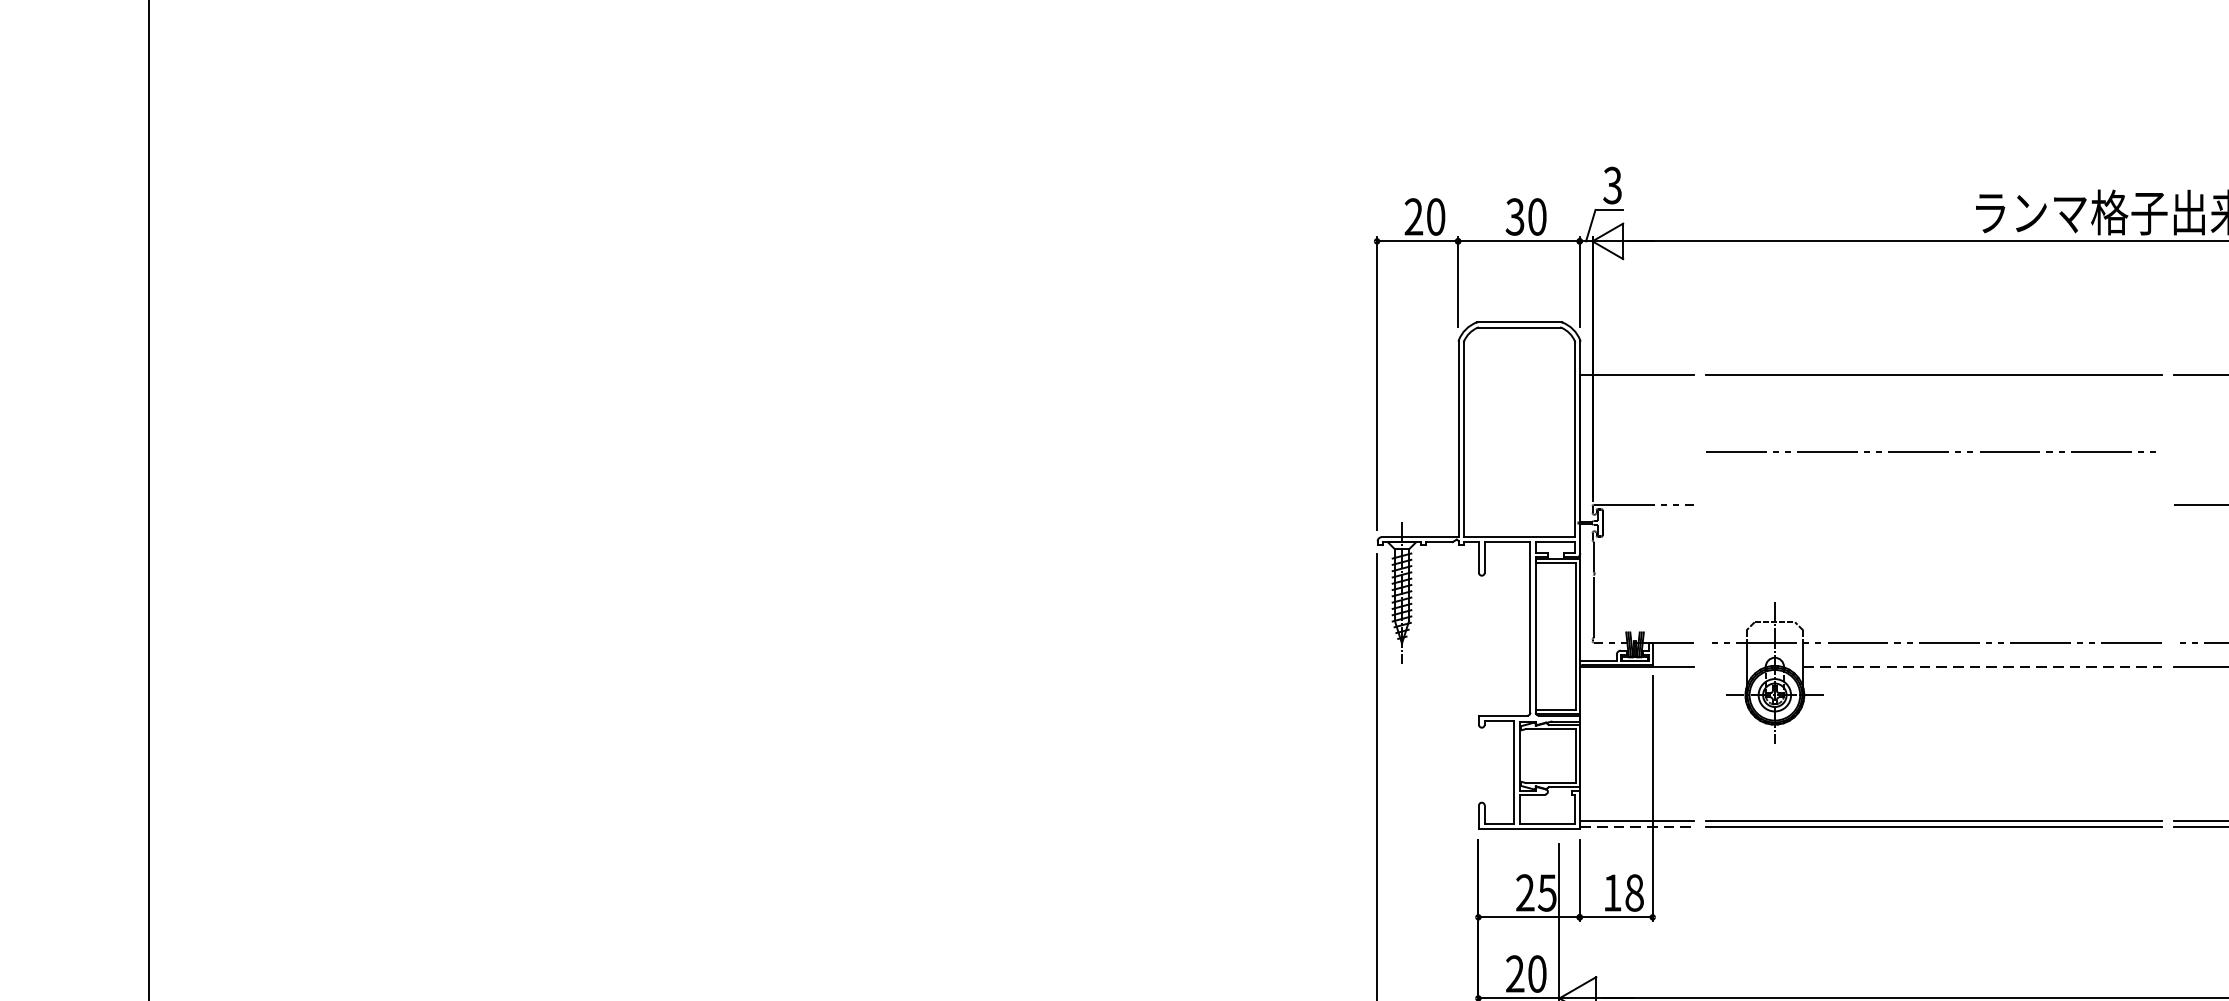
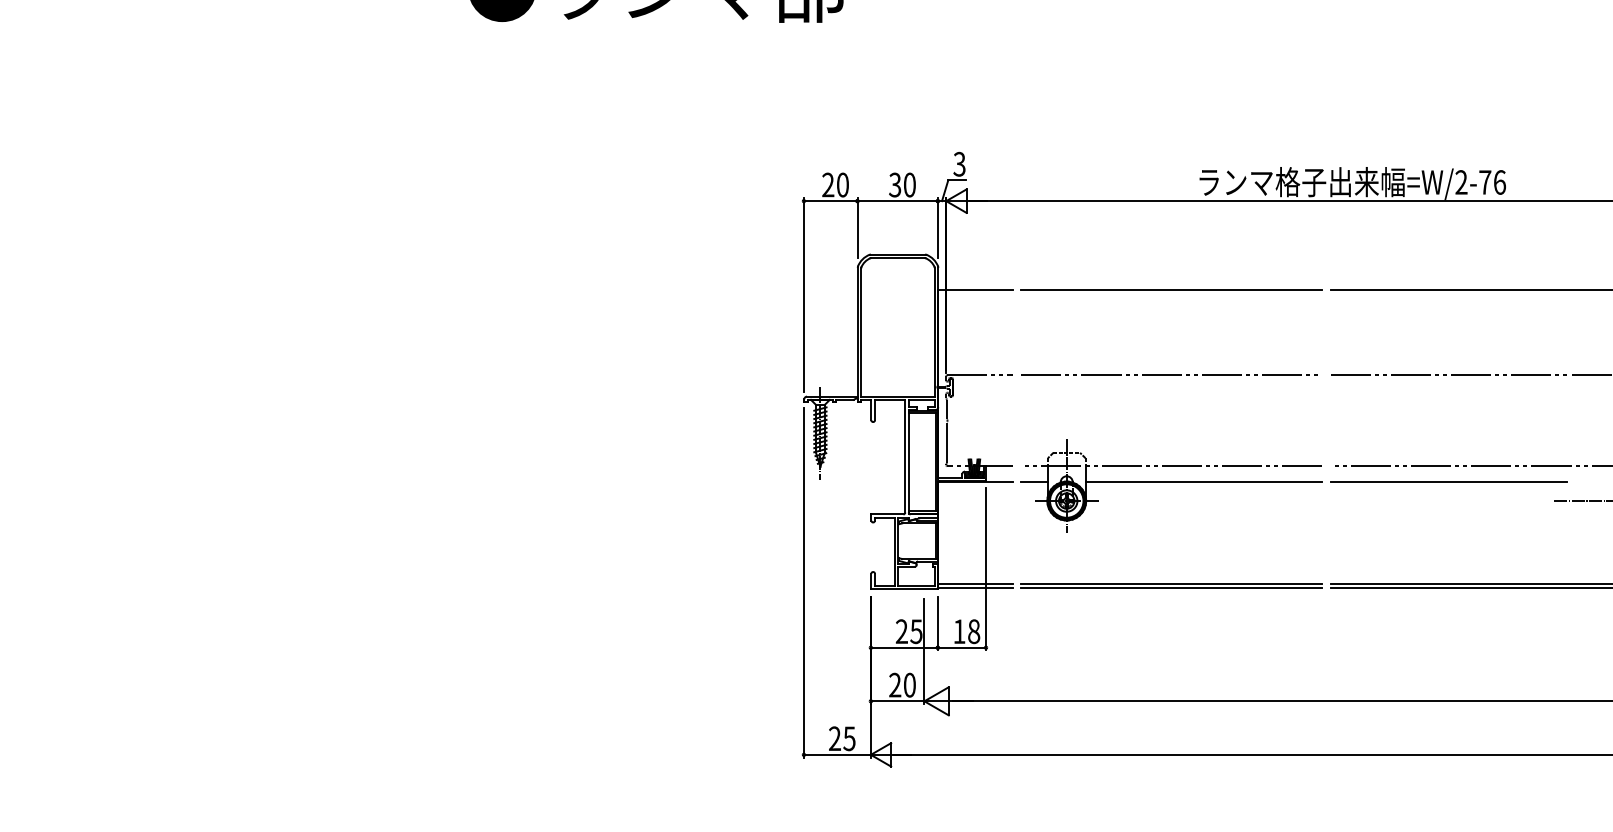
line: (1930, 450) -> (1169, 374), moved
line: (1726, 667) -> (1034, 482), added
line: (1983, 667) -> (1204, 482), dashed -> solid
line: (1638, 827) -> (976, 588), dashed -> solid

